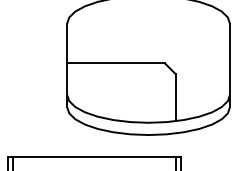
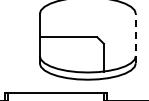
line: (229, 65) -> (135, 38), solid -> dashed

